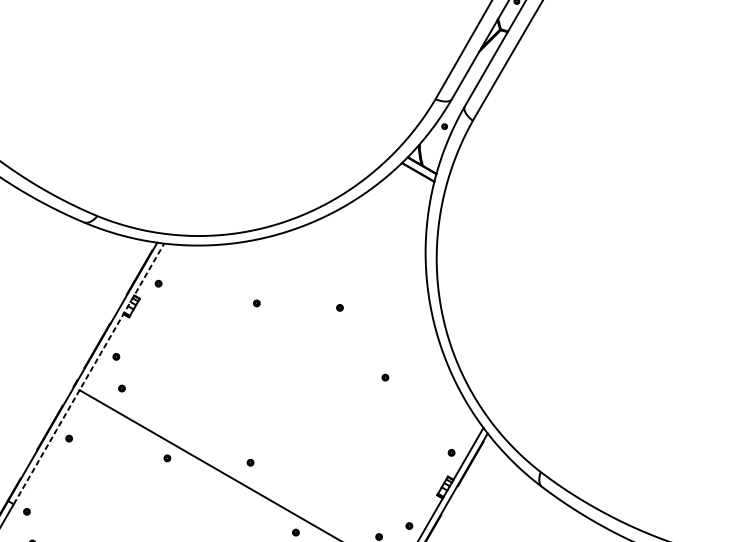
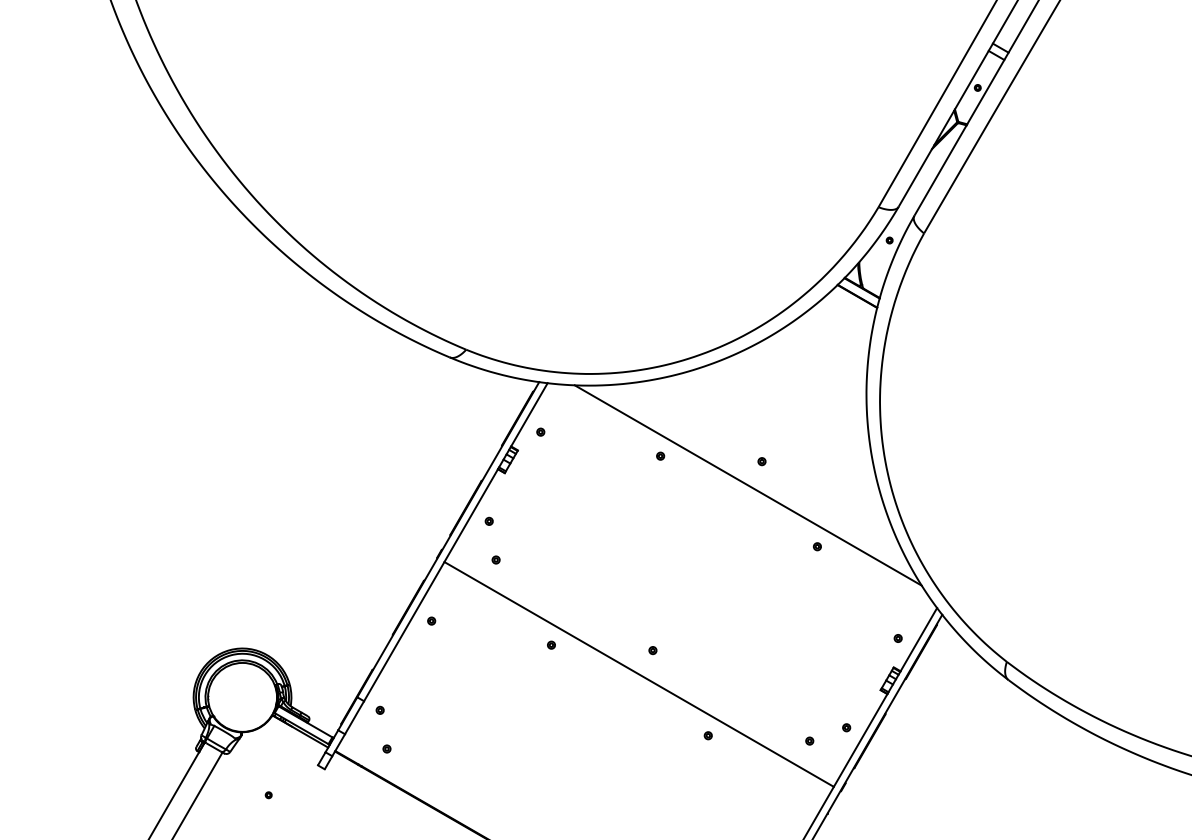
line: (328, 327) -> (747, 485), added
line: (88, 374) -> (455, 542), dashed -> solid

